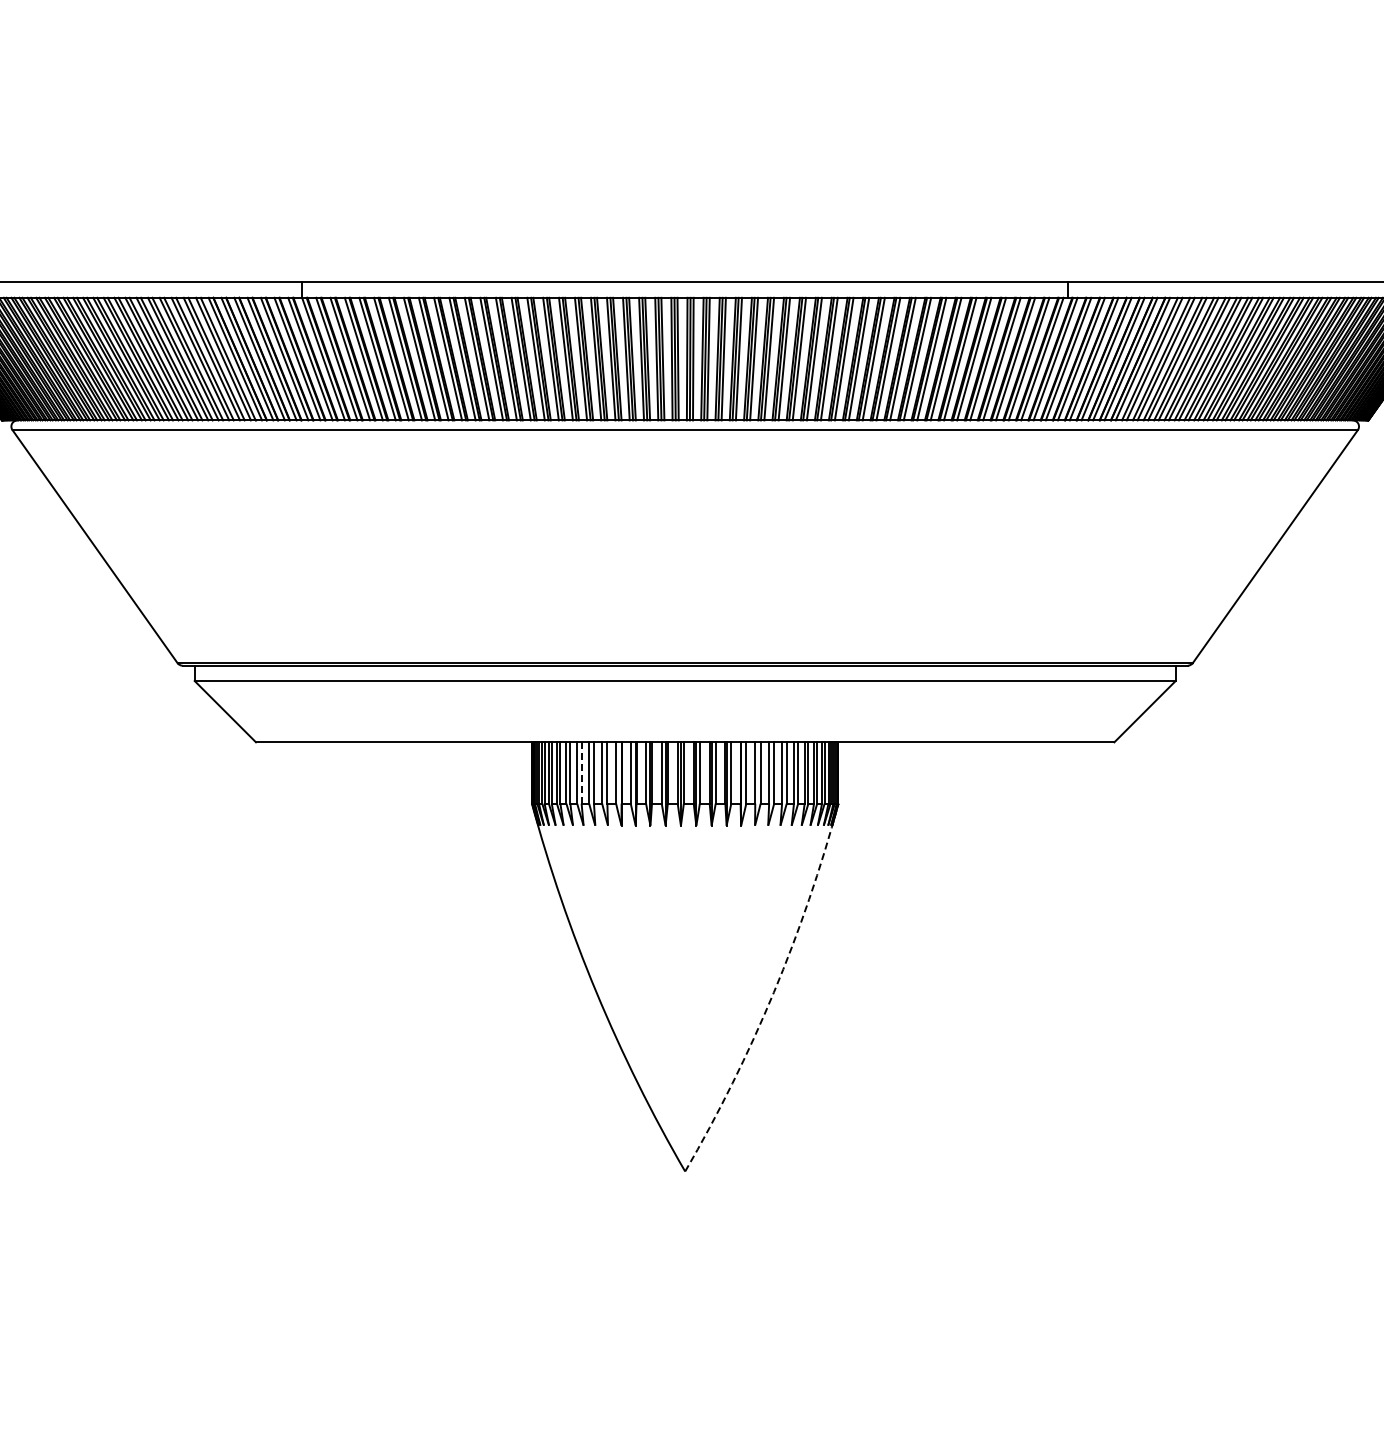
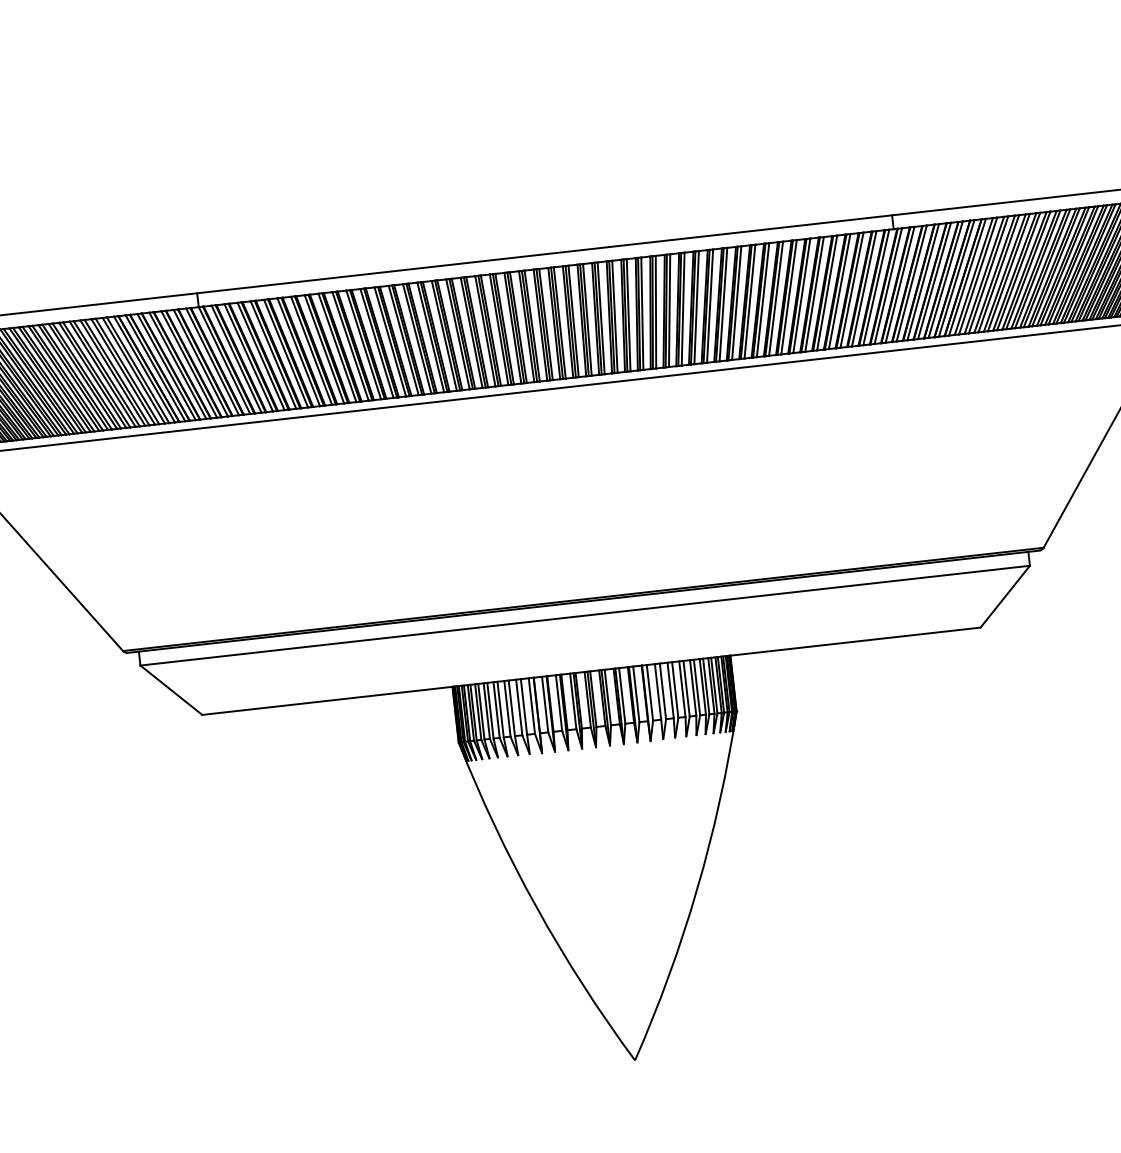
line: (581, 772) -> (500, 709), dashed -> solid
arc: (773, 992) -> (696, 889), dashed -> solid

